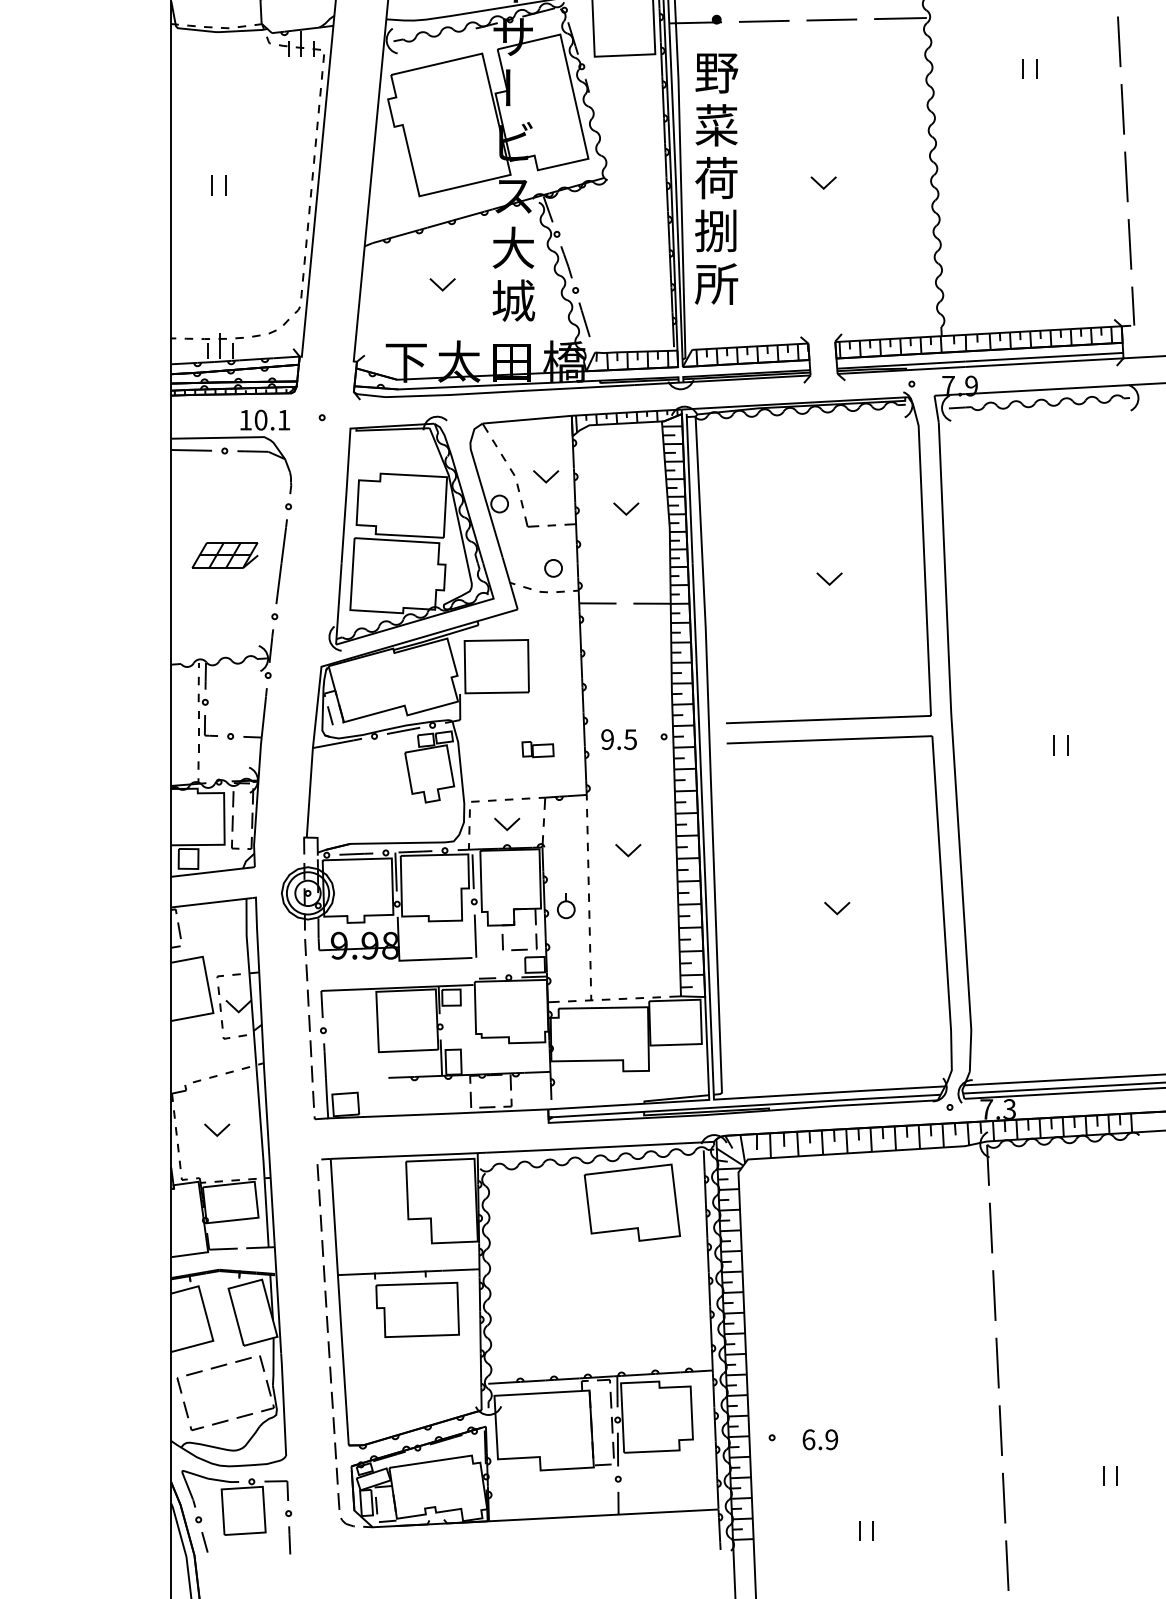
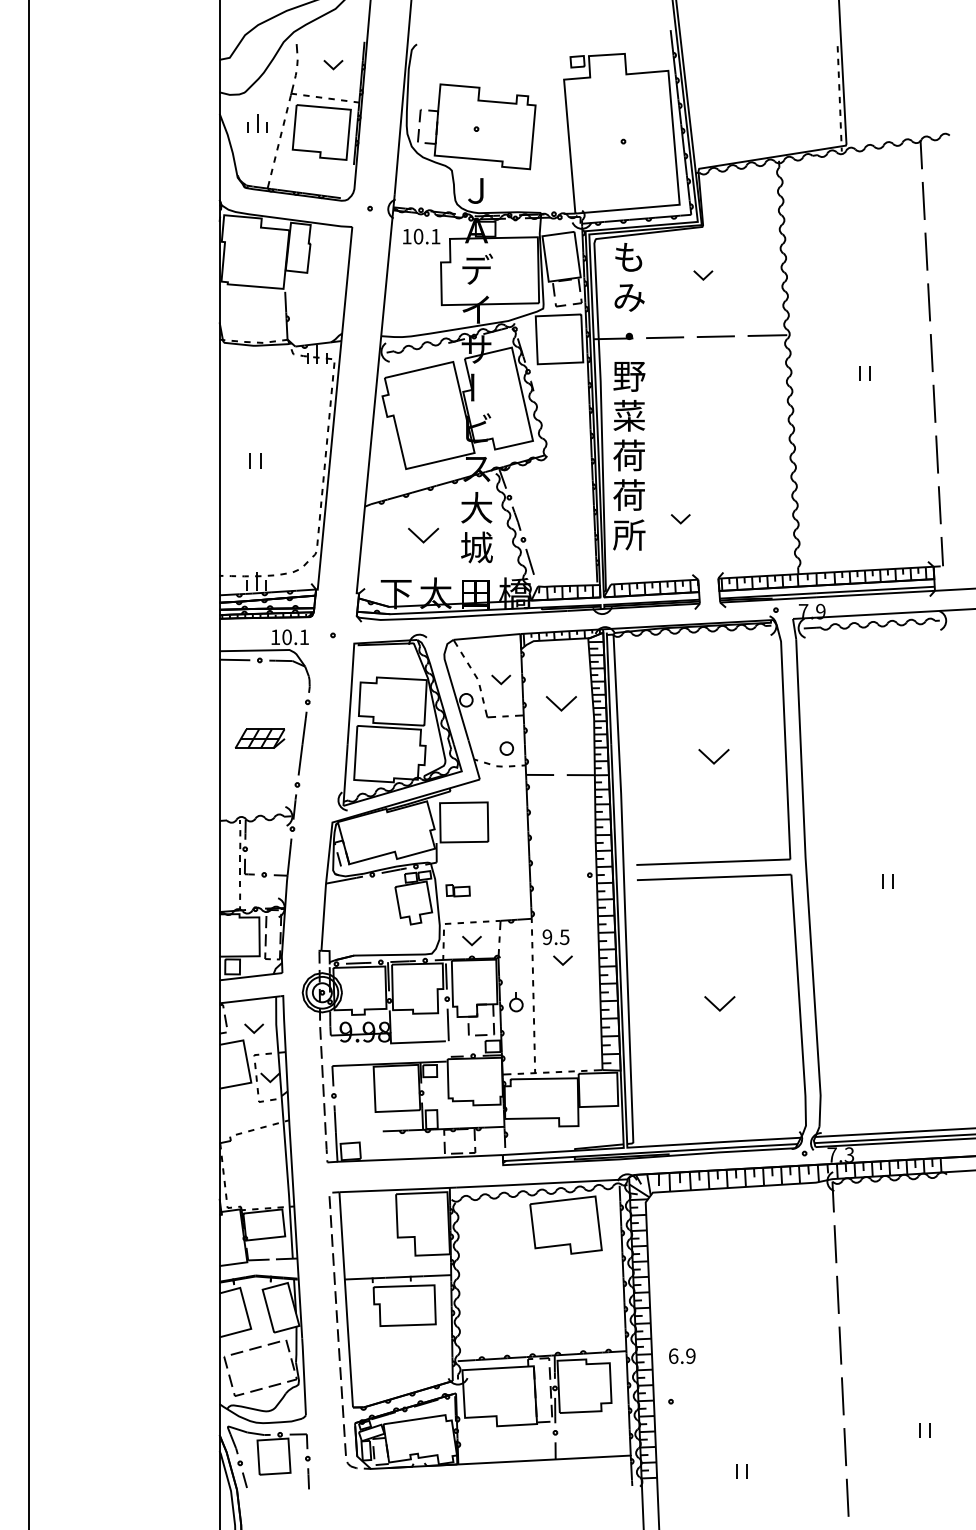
part: (823, 183) -> (680, 519), moved
text: (715, 230) -> (628, 494), 捌 -> 荷
part: (442, 284) -> (423, 535), size x1.6
part: (626, 509) -> (561, 704), size x1.6
part: (830, 578) -> (714, 756), size x1.6
text: (618, 739) -> (555, 937), moved
part: (537, 749) -> (457, 890), moved
part: (836, 909) -> (719, 1004), size x1.6
part: (217, 1129) -> (254, 1028), moved
text: (820, 1438) -> (682, 1355), moved

